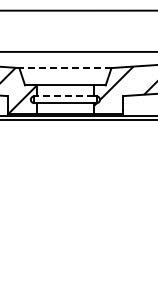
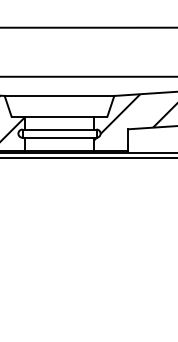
line: (64, 68) -> (58, 96), dashed -> solid
line: (65, 96) -> (59, 129), dashed -> solid

